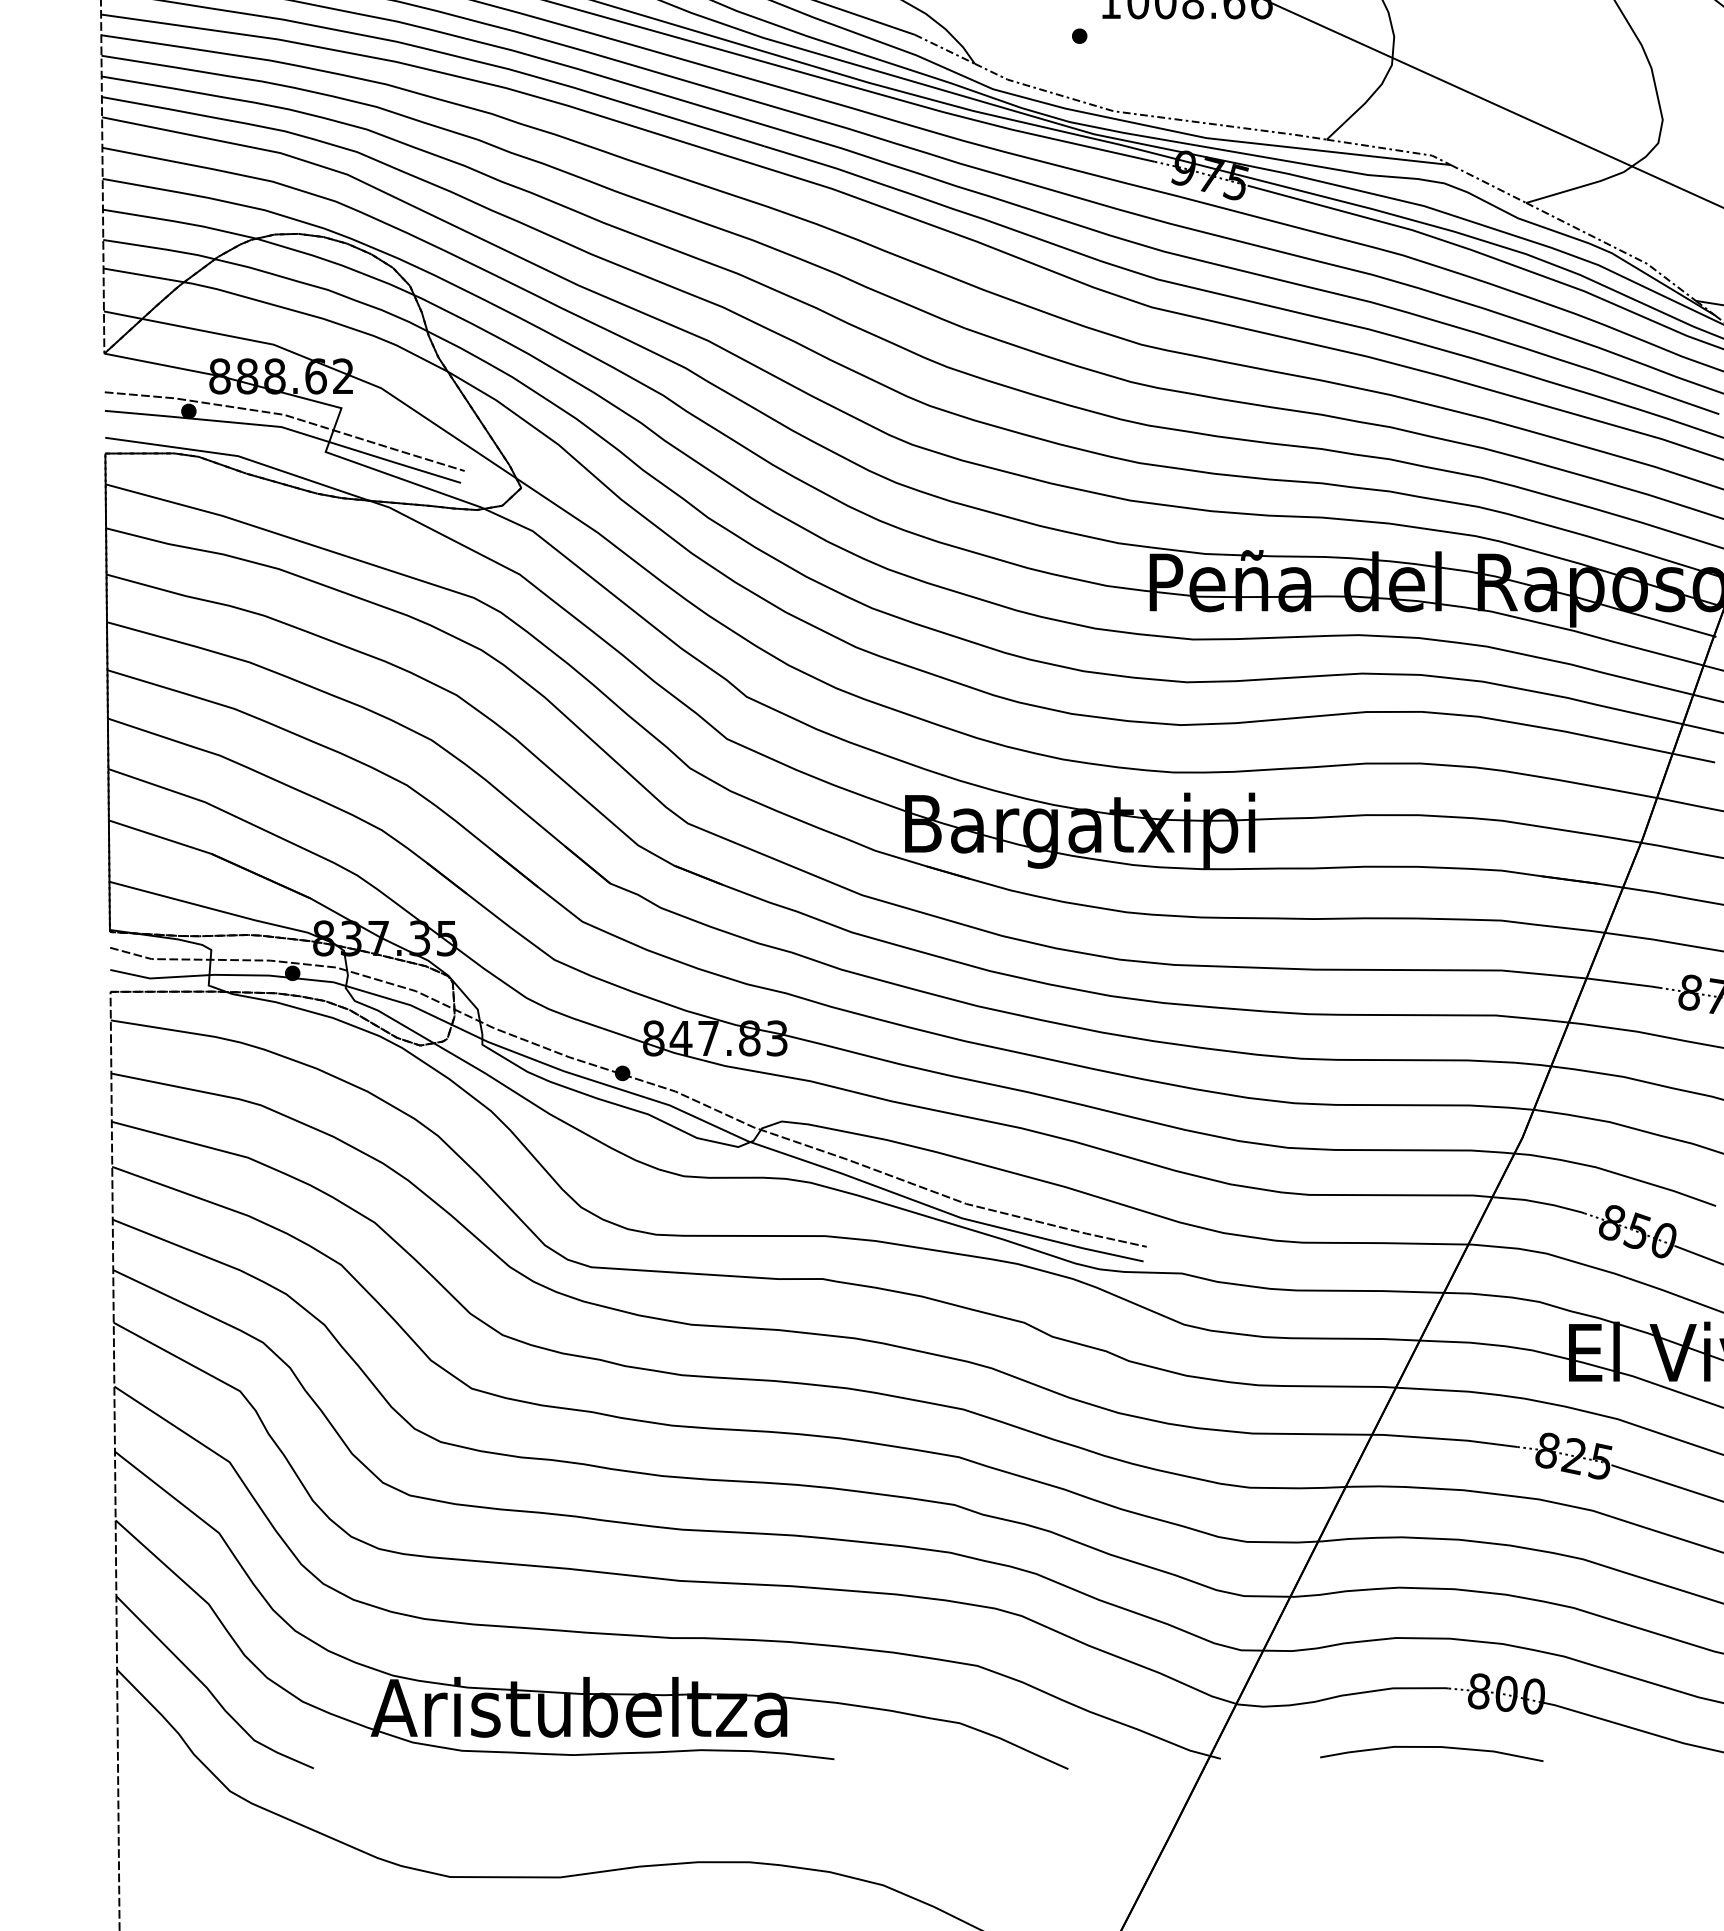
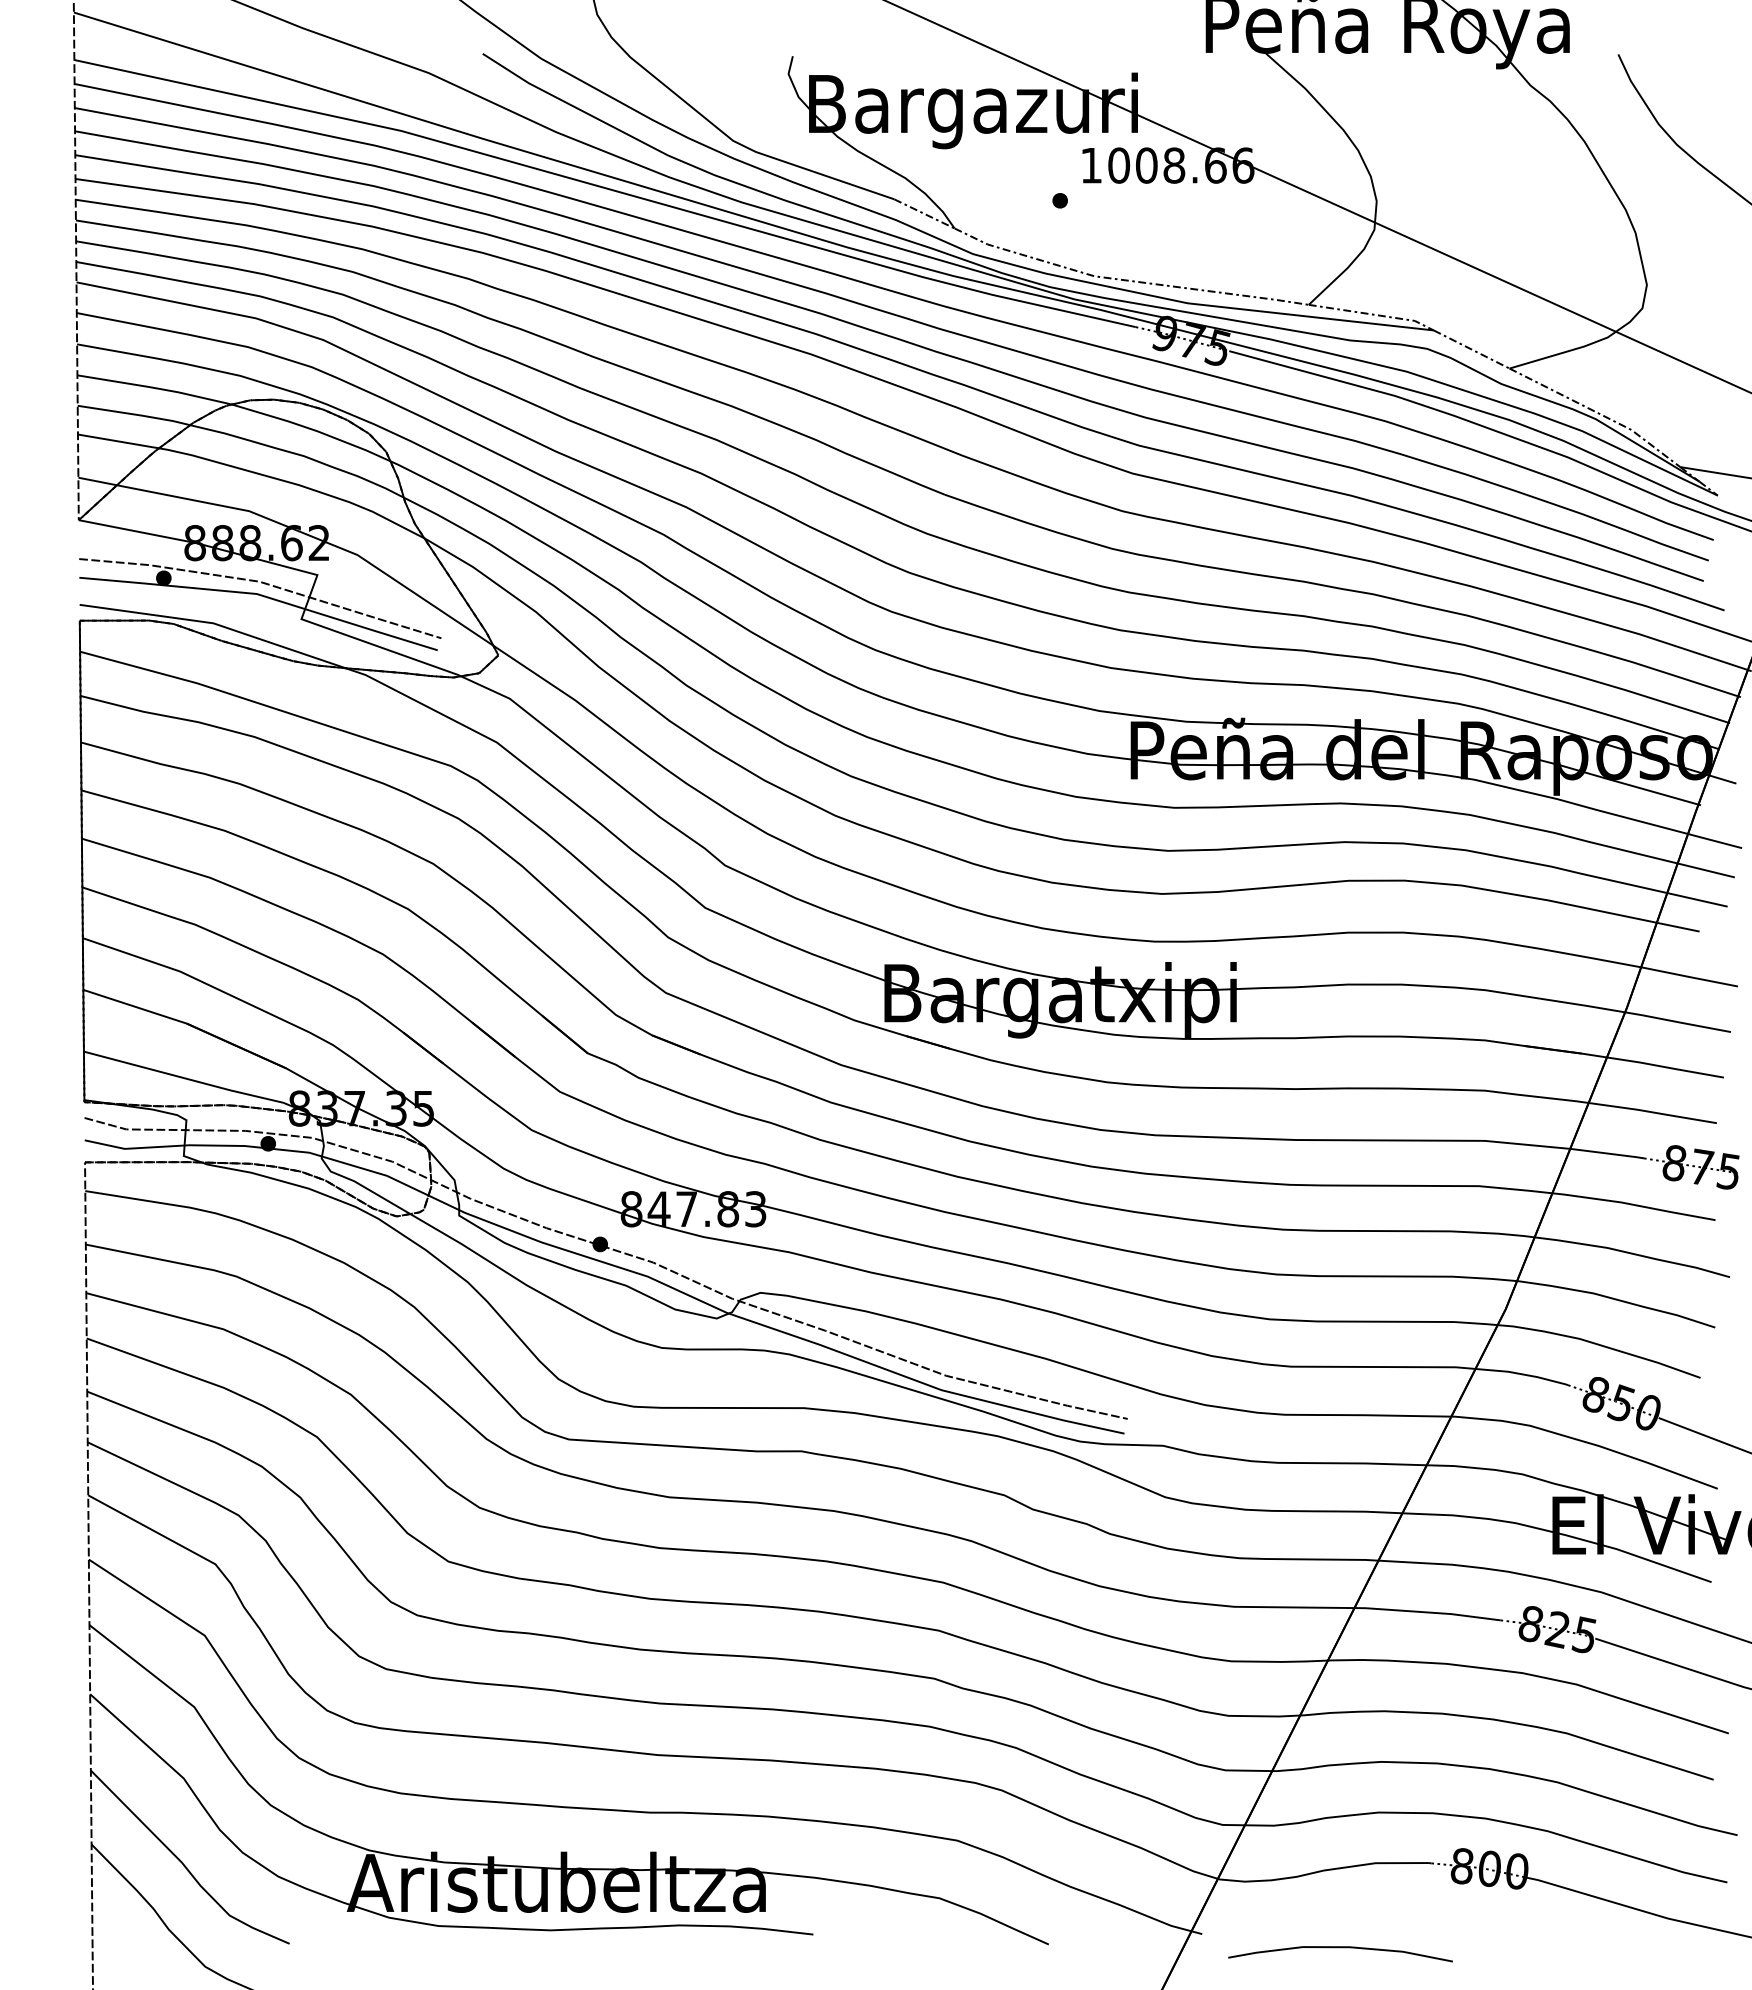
curve: (1431, 1748) -> (1340, 1948), moved

